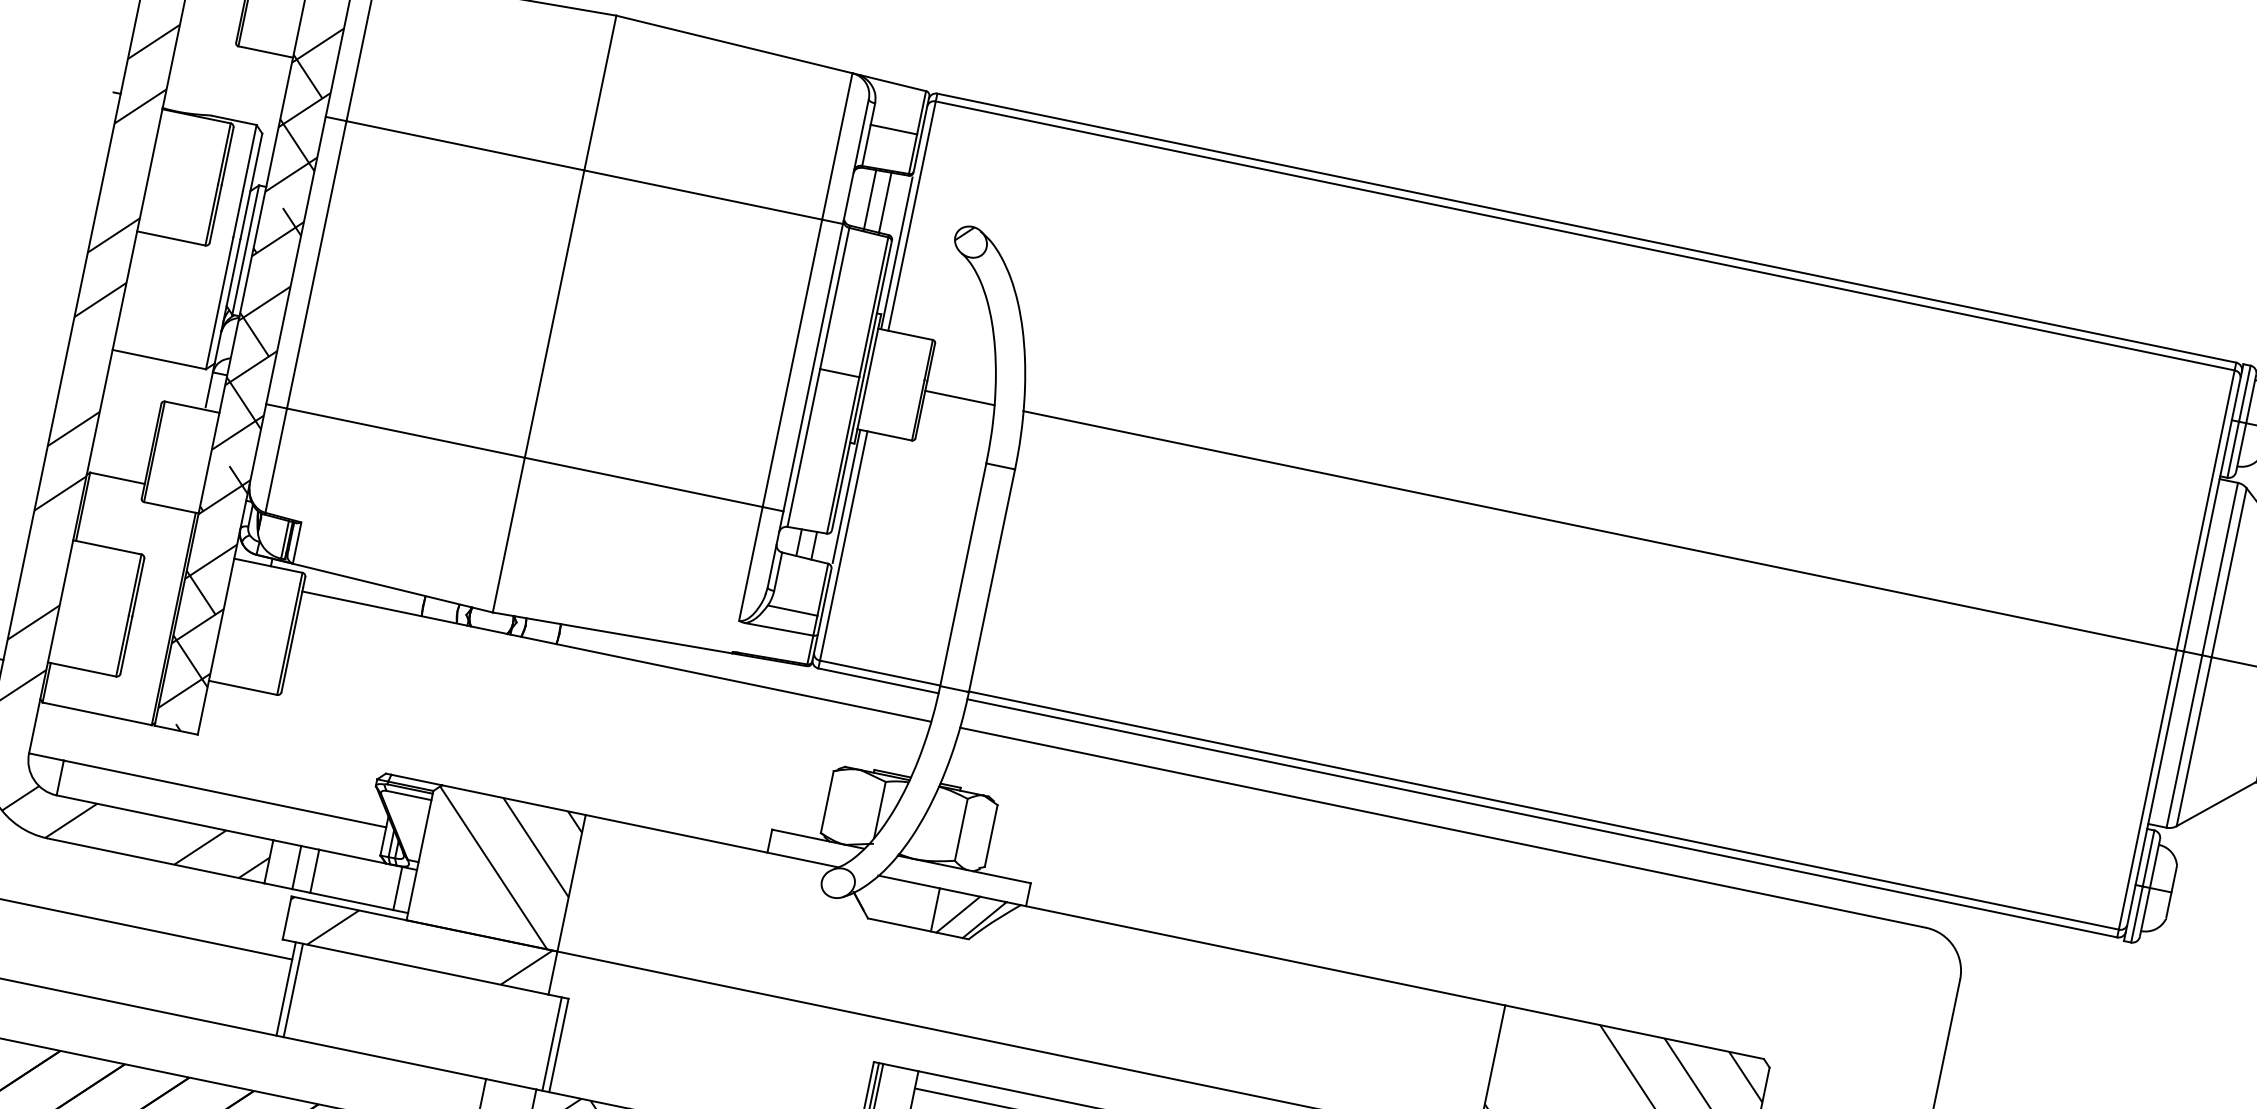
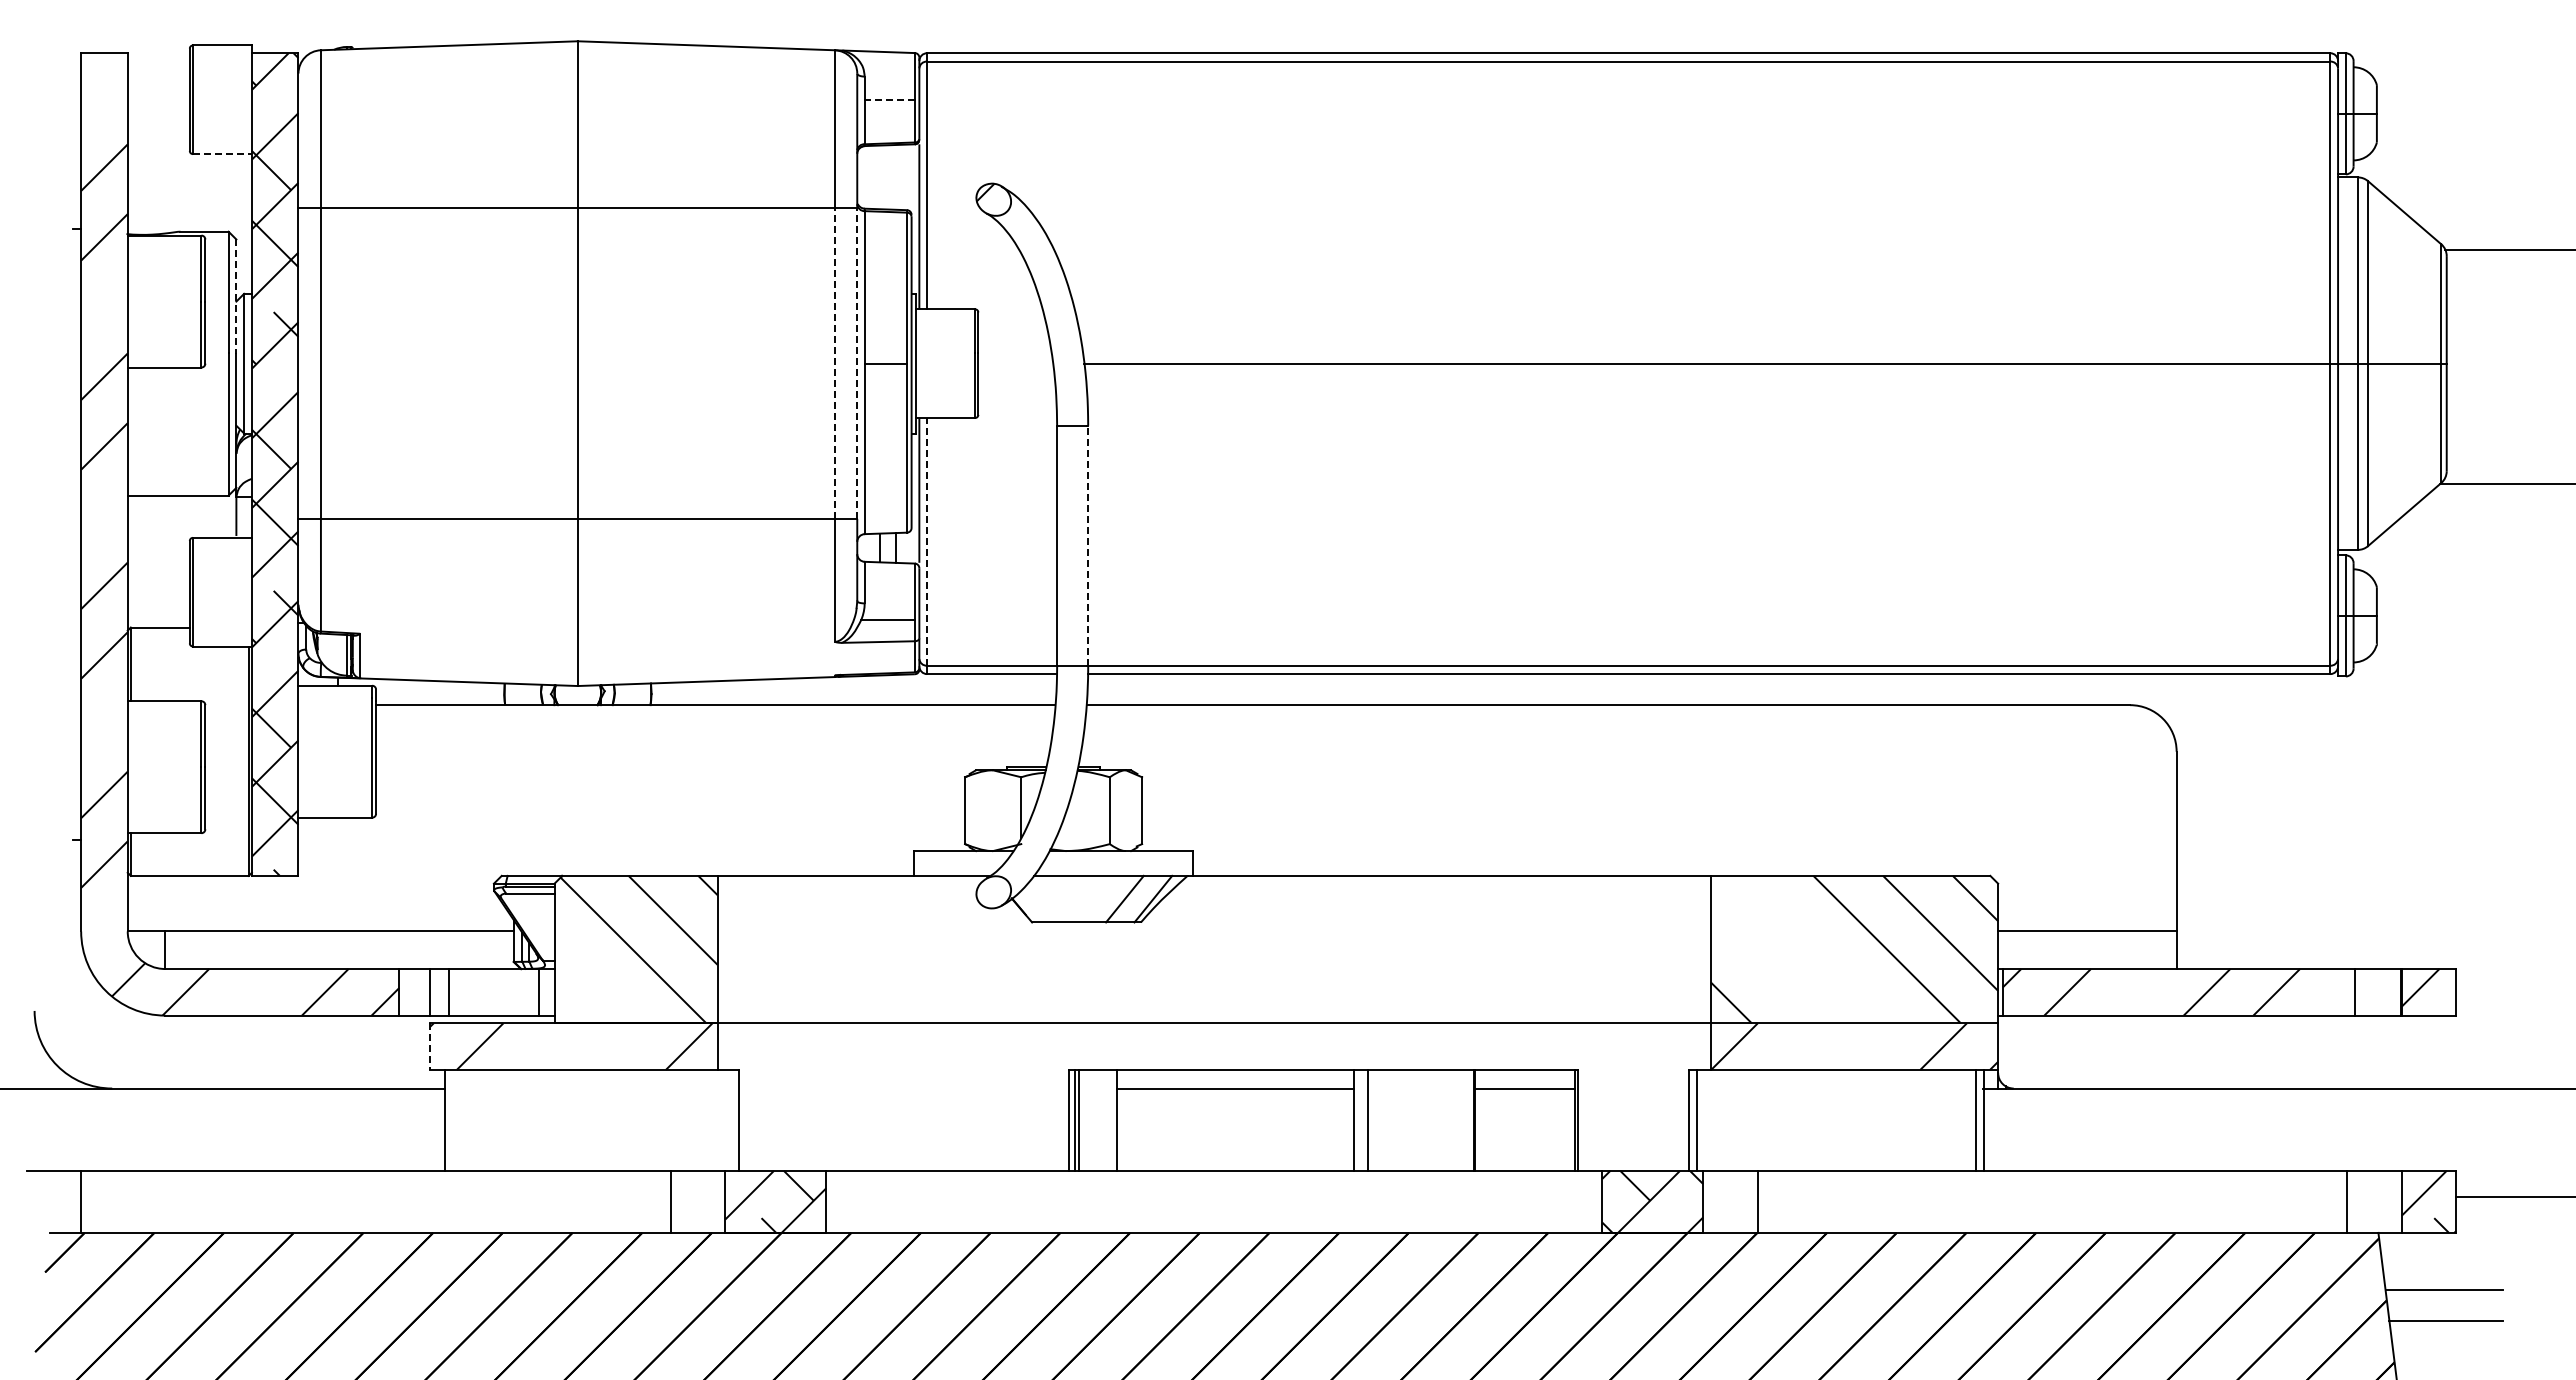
line: (265, 52) -> (222, 154), solid -> dashed
line: (893, 129) -> (889, 99), solid -> dashed
line: (251, 187) -> (236, 297), solid -> dashed
line: (870, 199) -> (880, 177), removed
line: (885, 202) -> (896, 177), removed
line: (792, 363) -> (834, 363), solid -> dashed
line: (813, 367) -> (857, 363), solid -> dashed
line: (959, 397) -> (1015, 363), removed
line: (844, 545) -> (927, 541), solid -> dashed
line: (992, 580) -> (1088, 545), solid -> dashed
line: (935, 909) -> (1100, 898), removed
line: (287, 918) -> (430, 1047), solid -> dashed
line: (293, 989) -> (452, 1119), removed
line: (551, 1043) -> (731, 1119), removed

